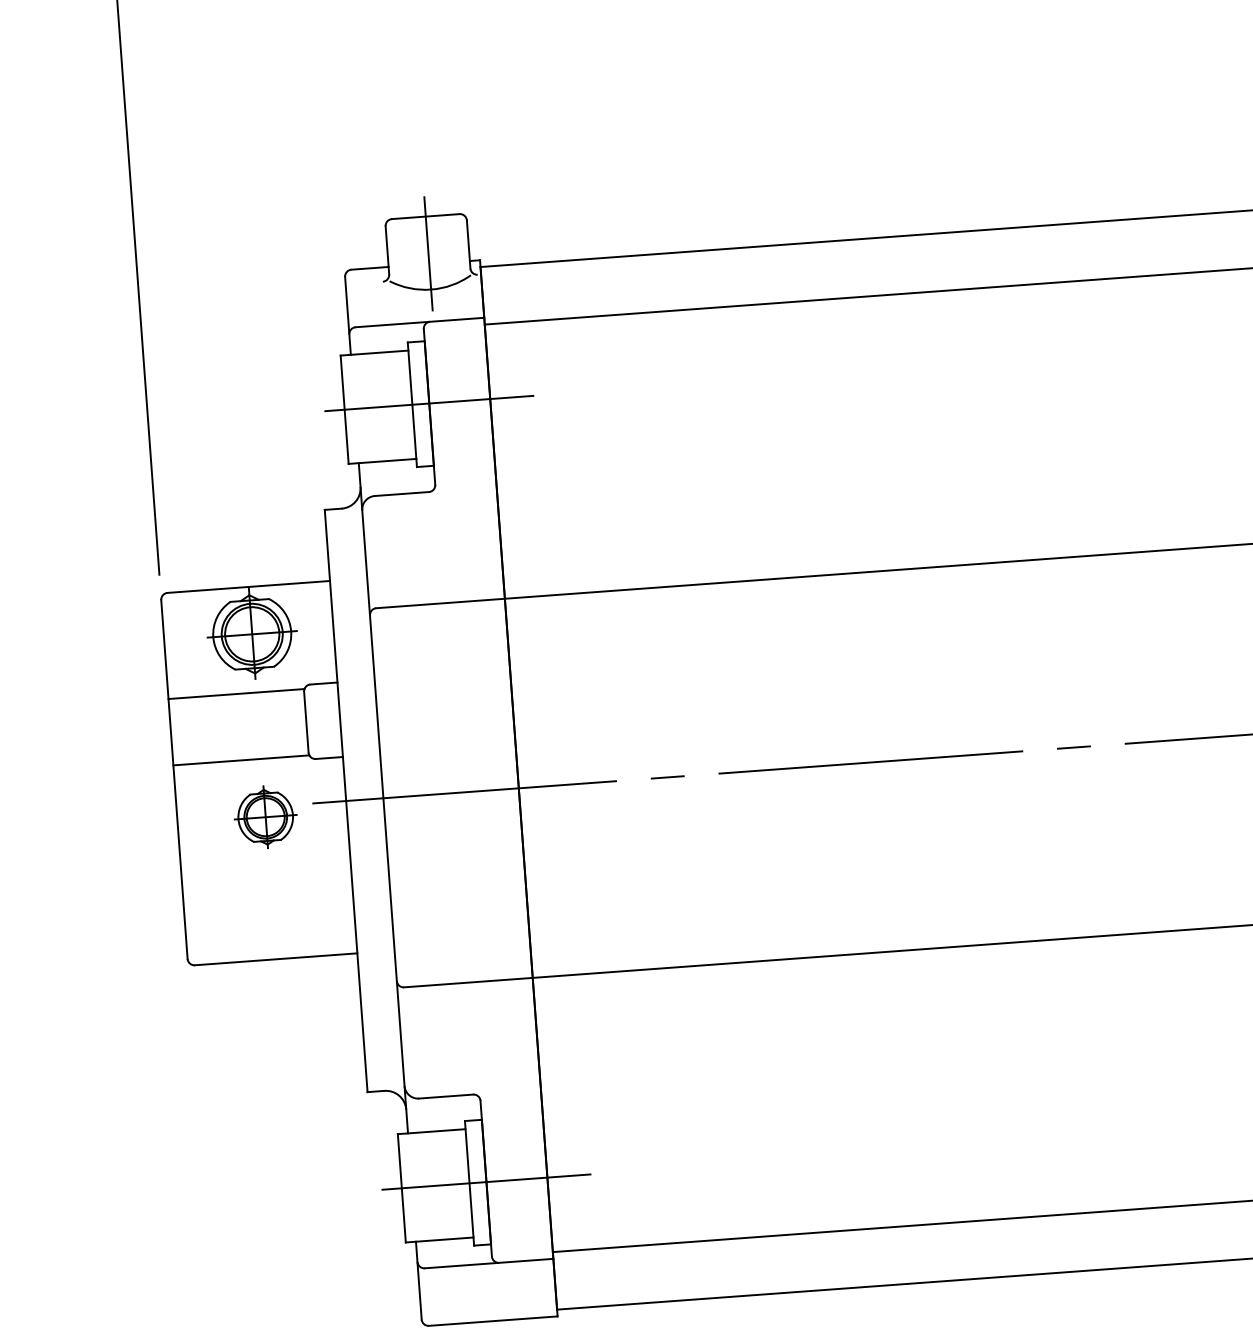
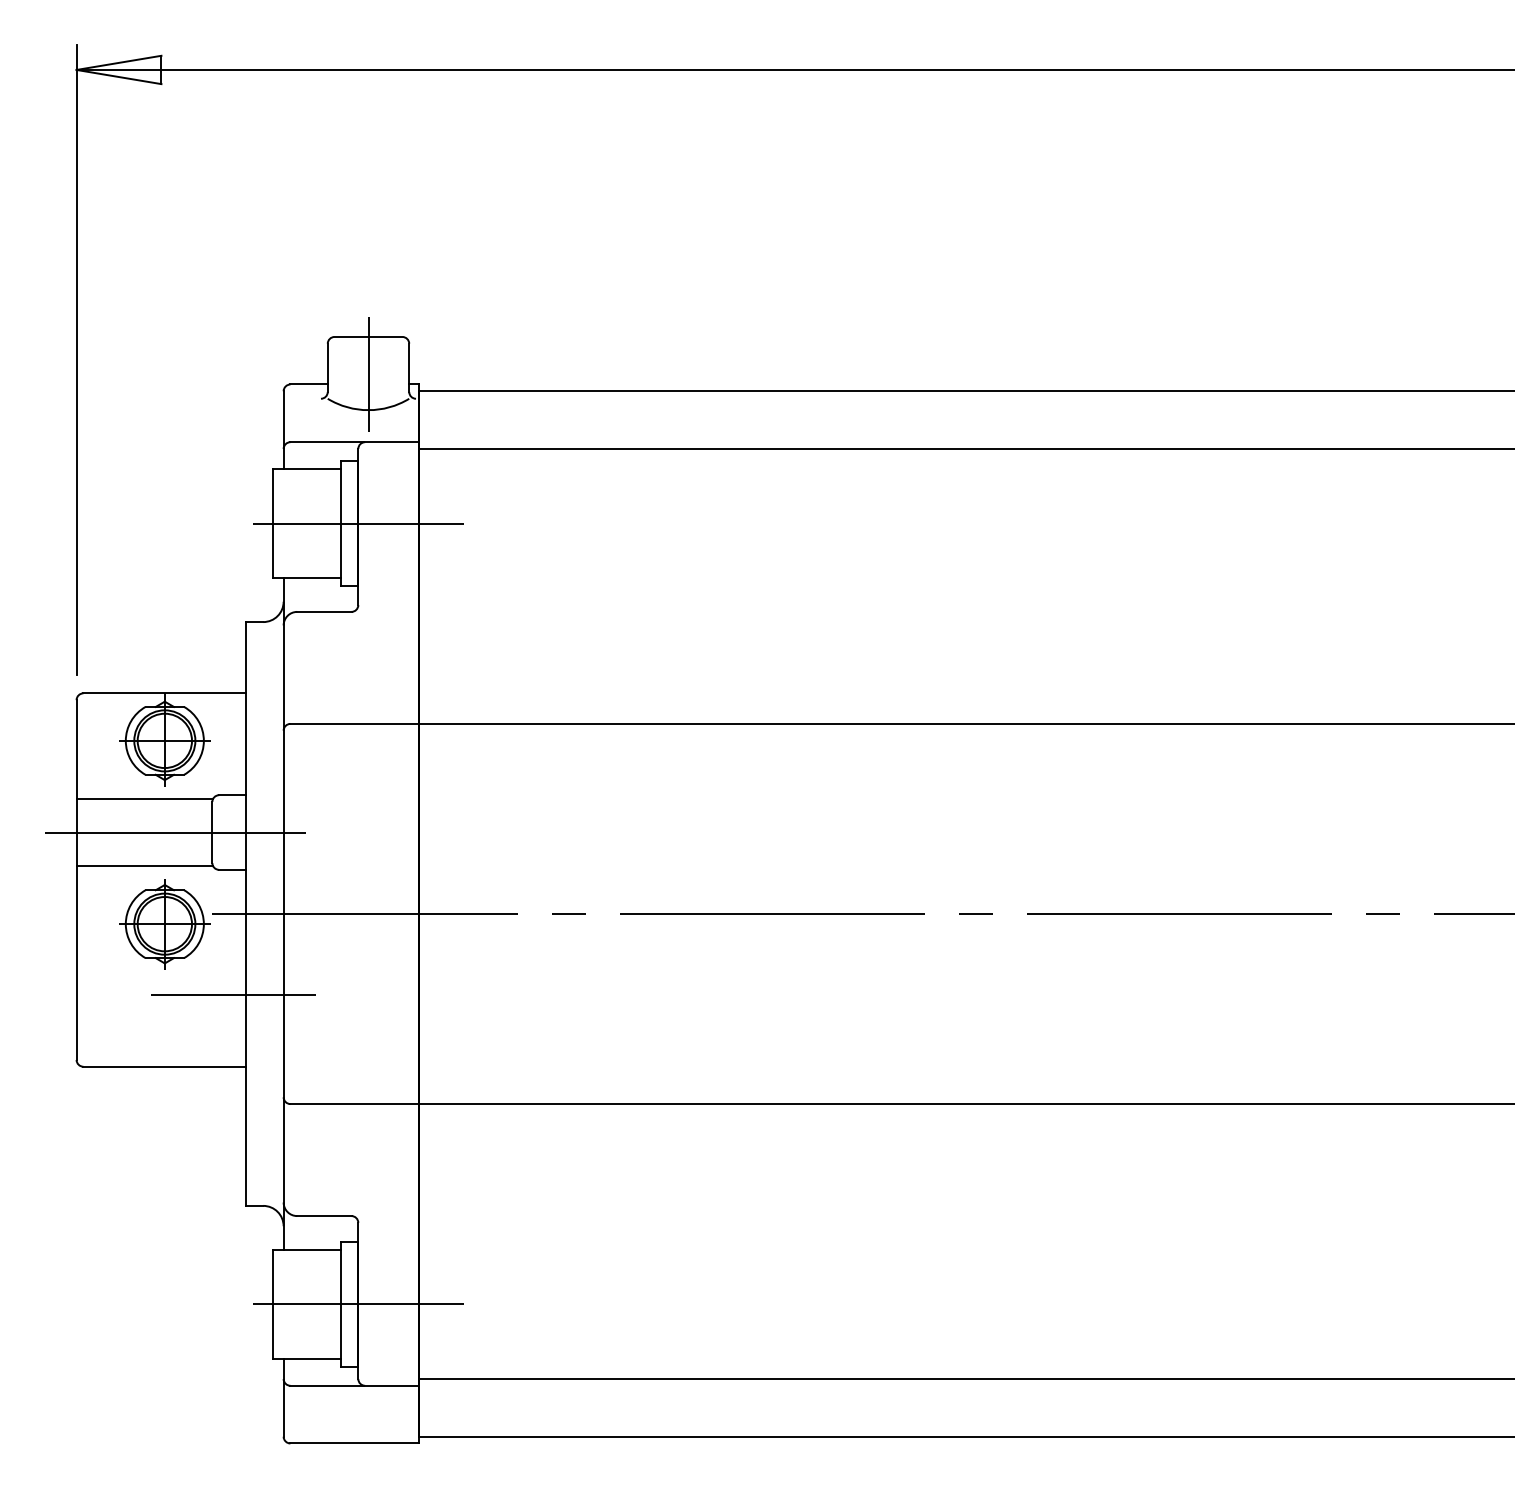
line: (269, 724) -> (175, 832), added
part: (265, 817) -> (164, 924), size x1.43
line: (339, 883) -> (233, 995), added

